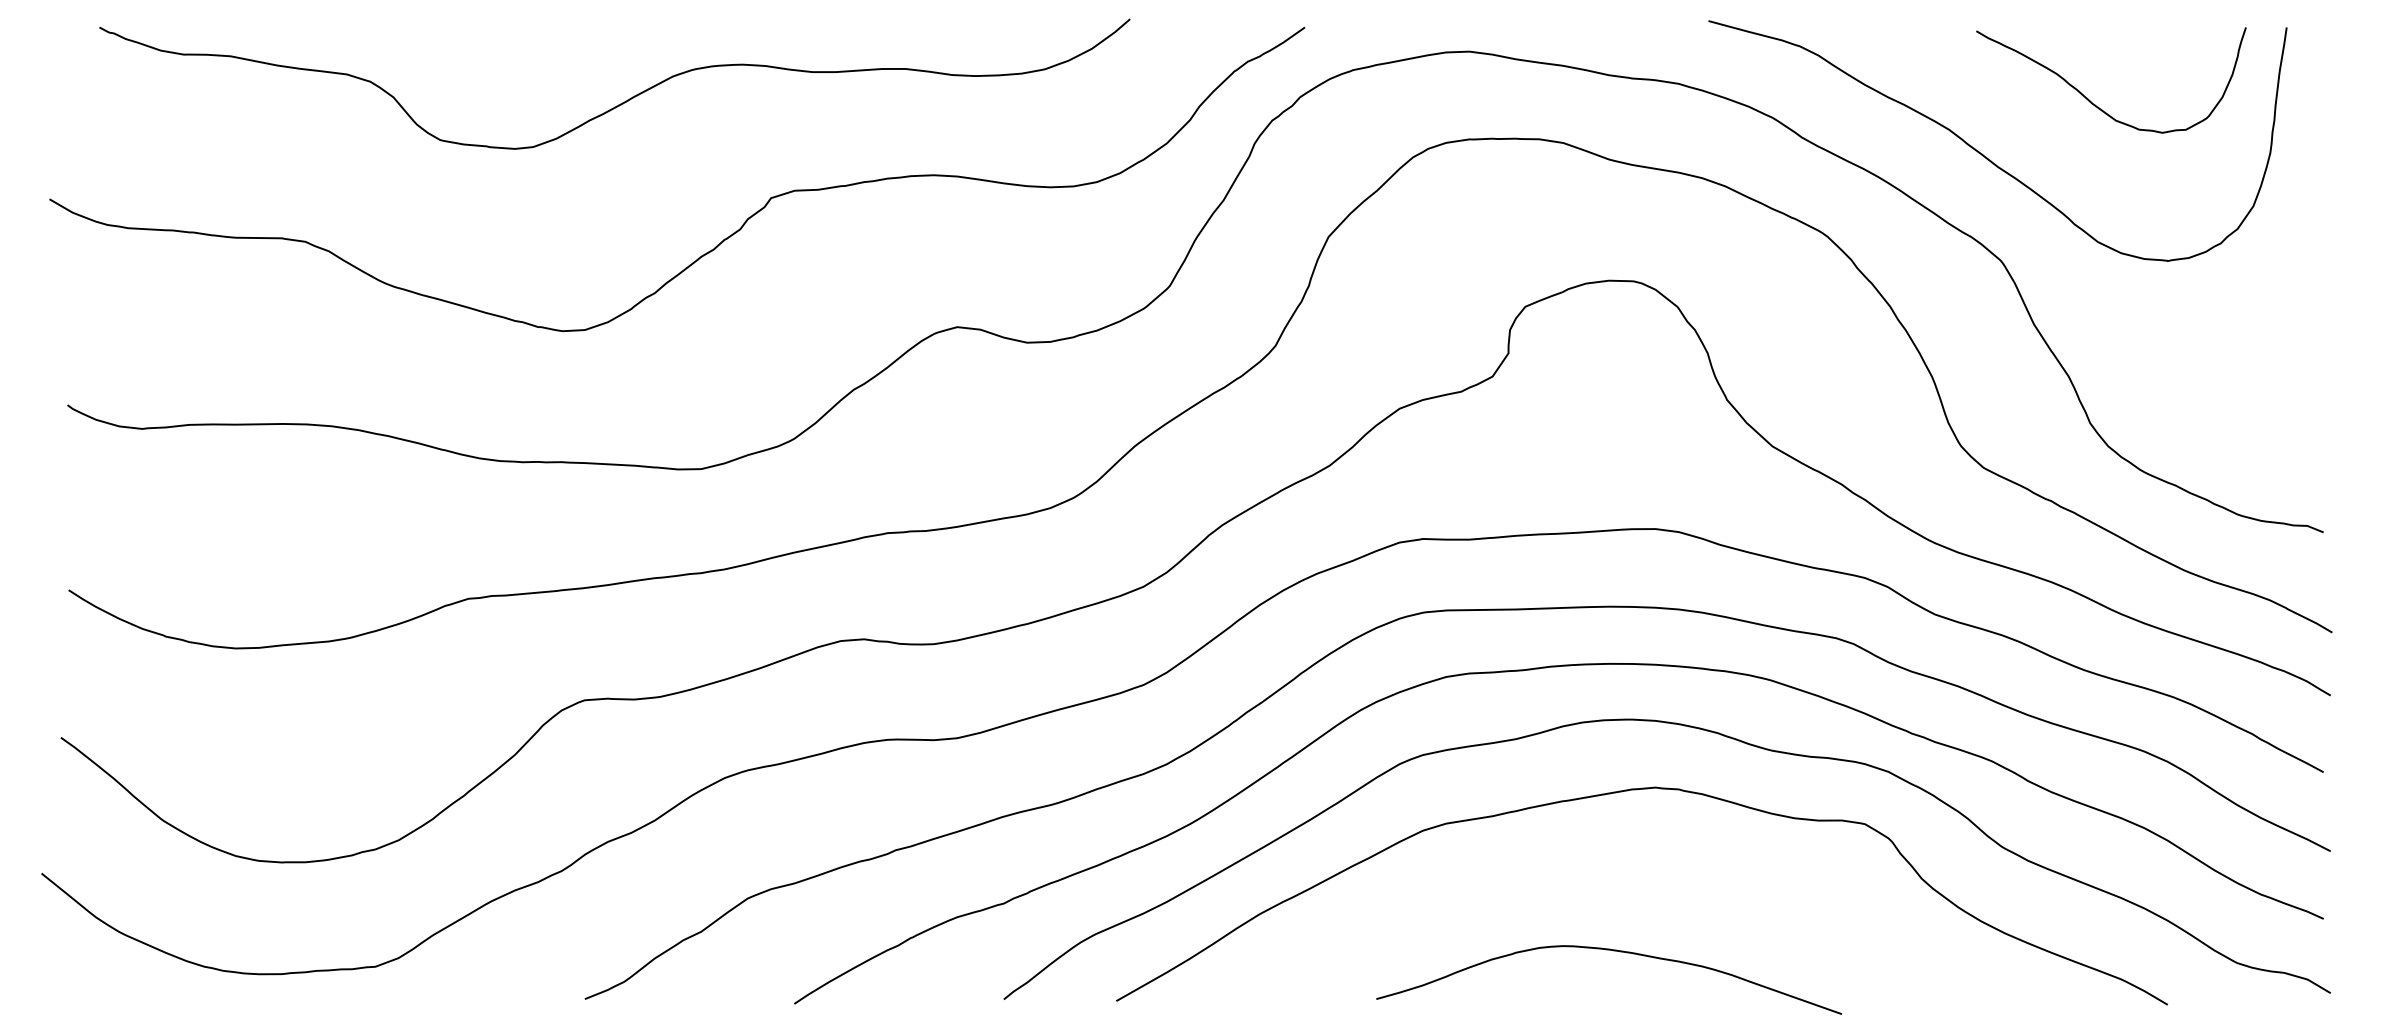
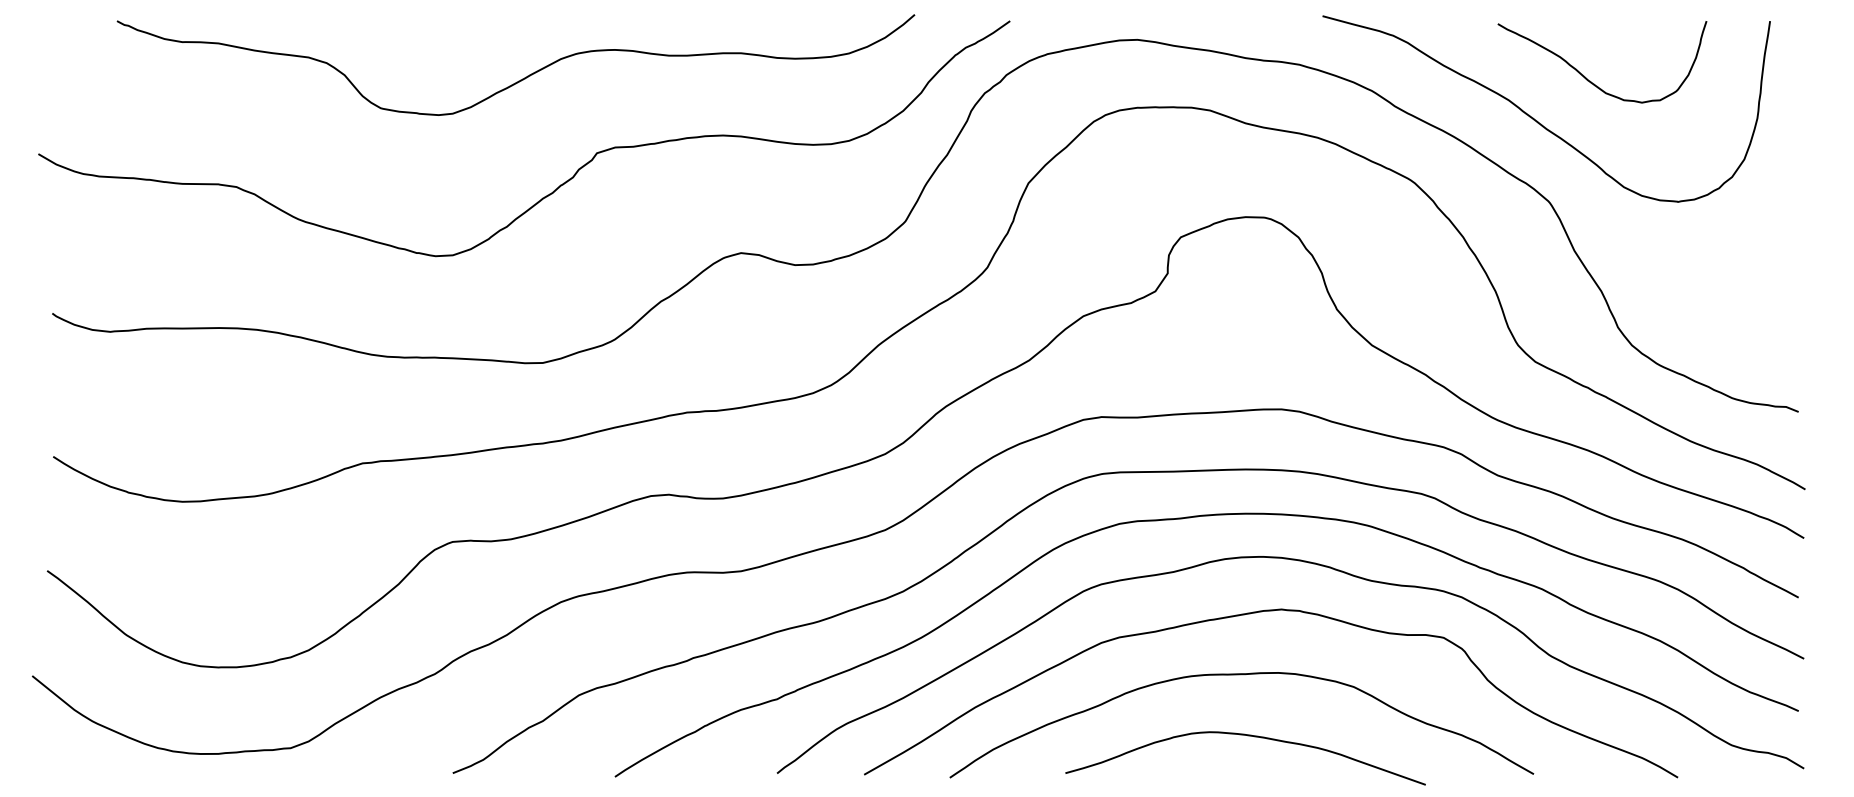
curve: (623, 101) -> (522, 78), moved
curve: (2096, 104) -> (1590, 80), moved
curve: (1603, 872) -> (1241, 675), added

